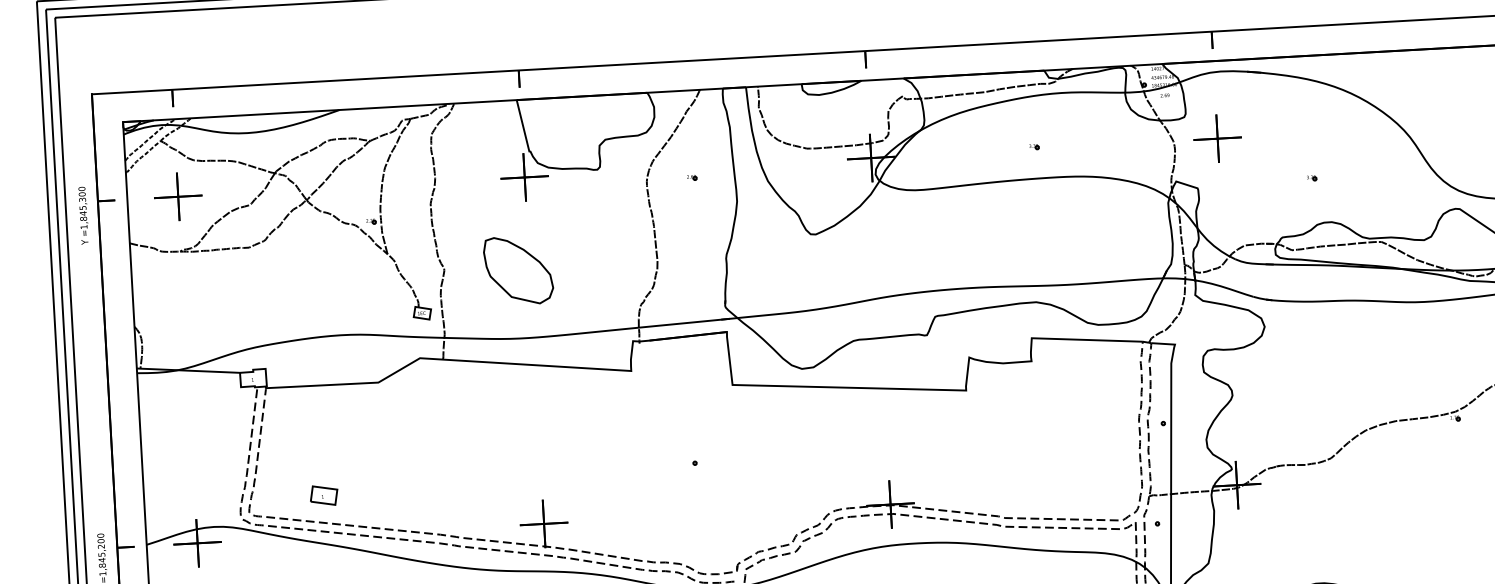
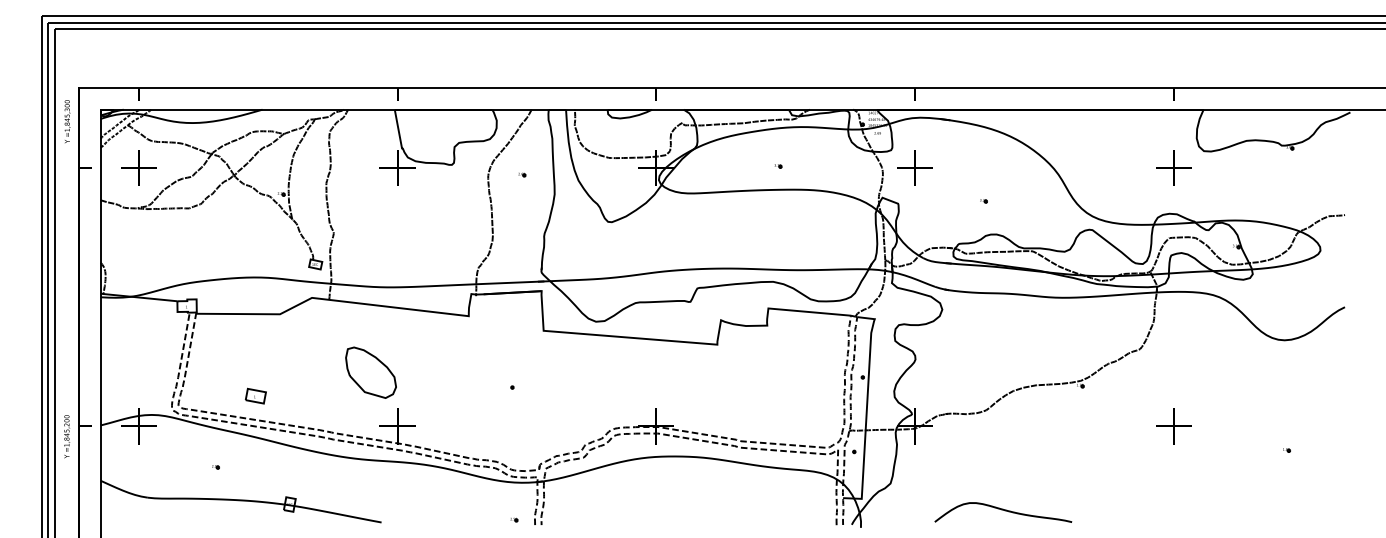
text: (83, 215) -> (67, 121), moved
part: (517, 270) -> (370, 372), moved
part: (323, 494) -> (255, 395), moved

